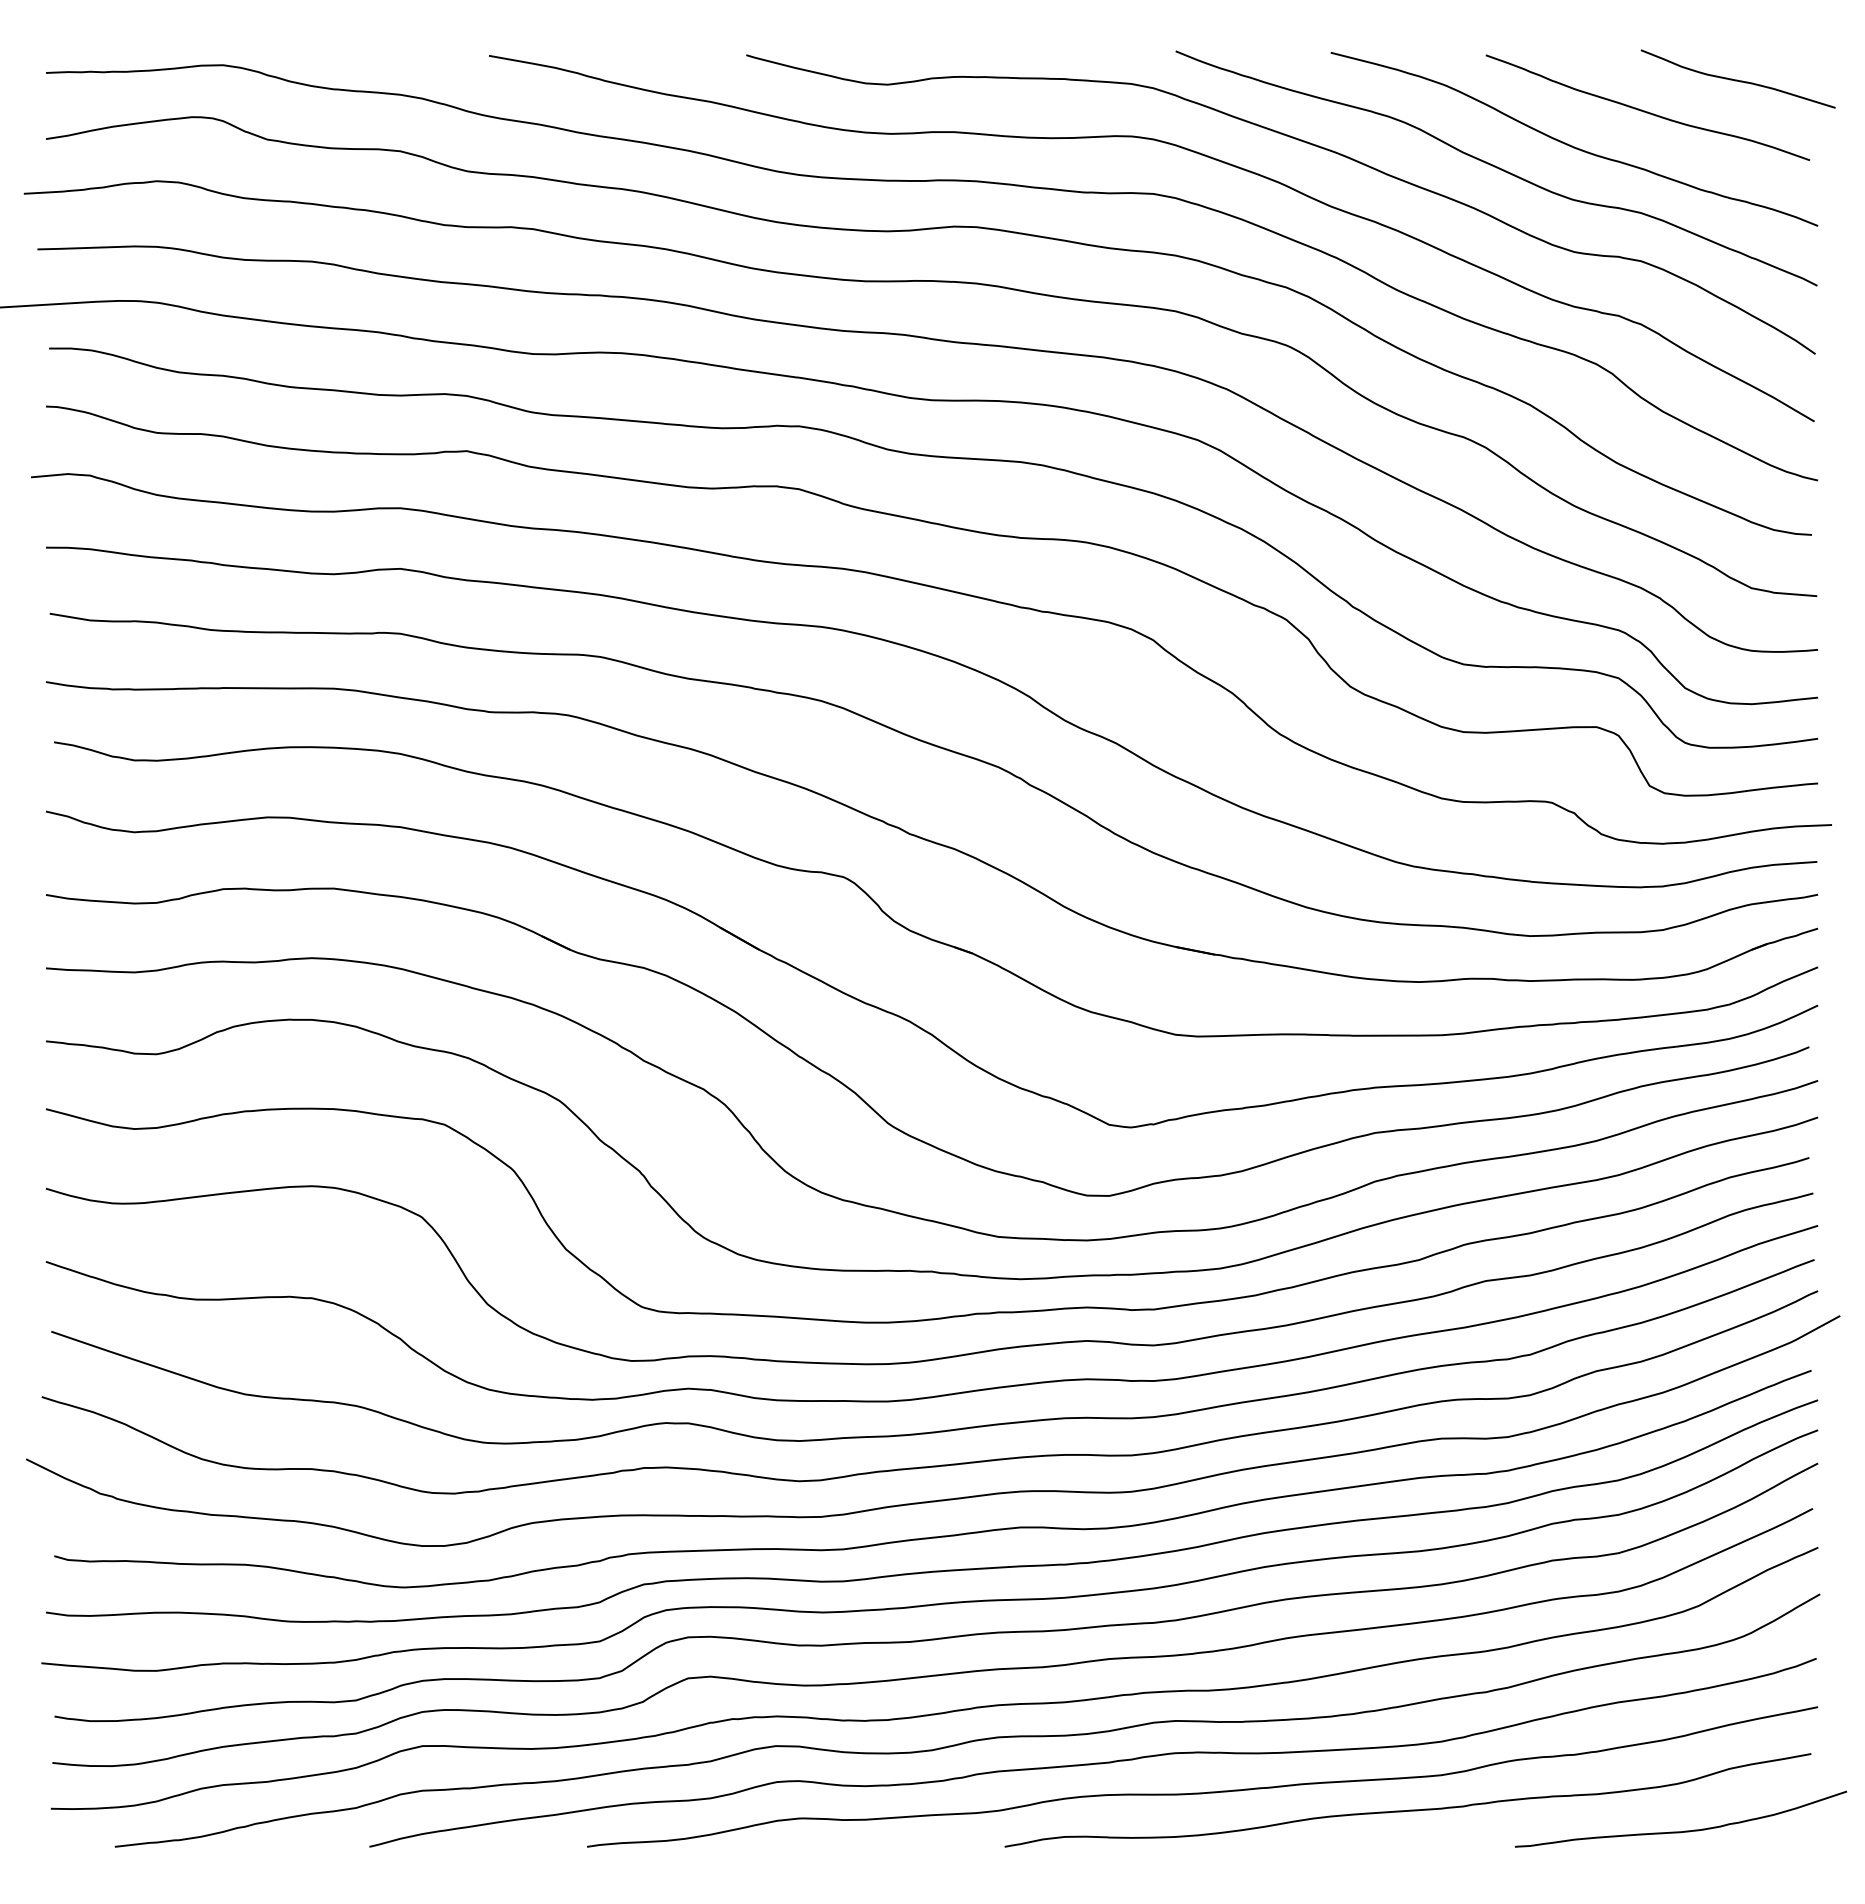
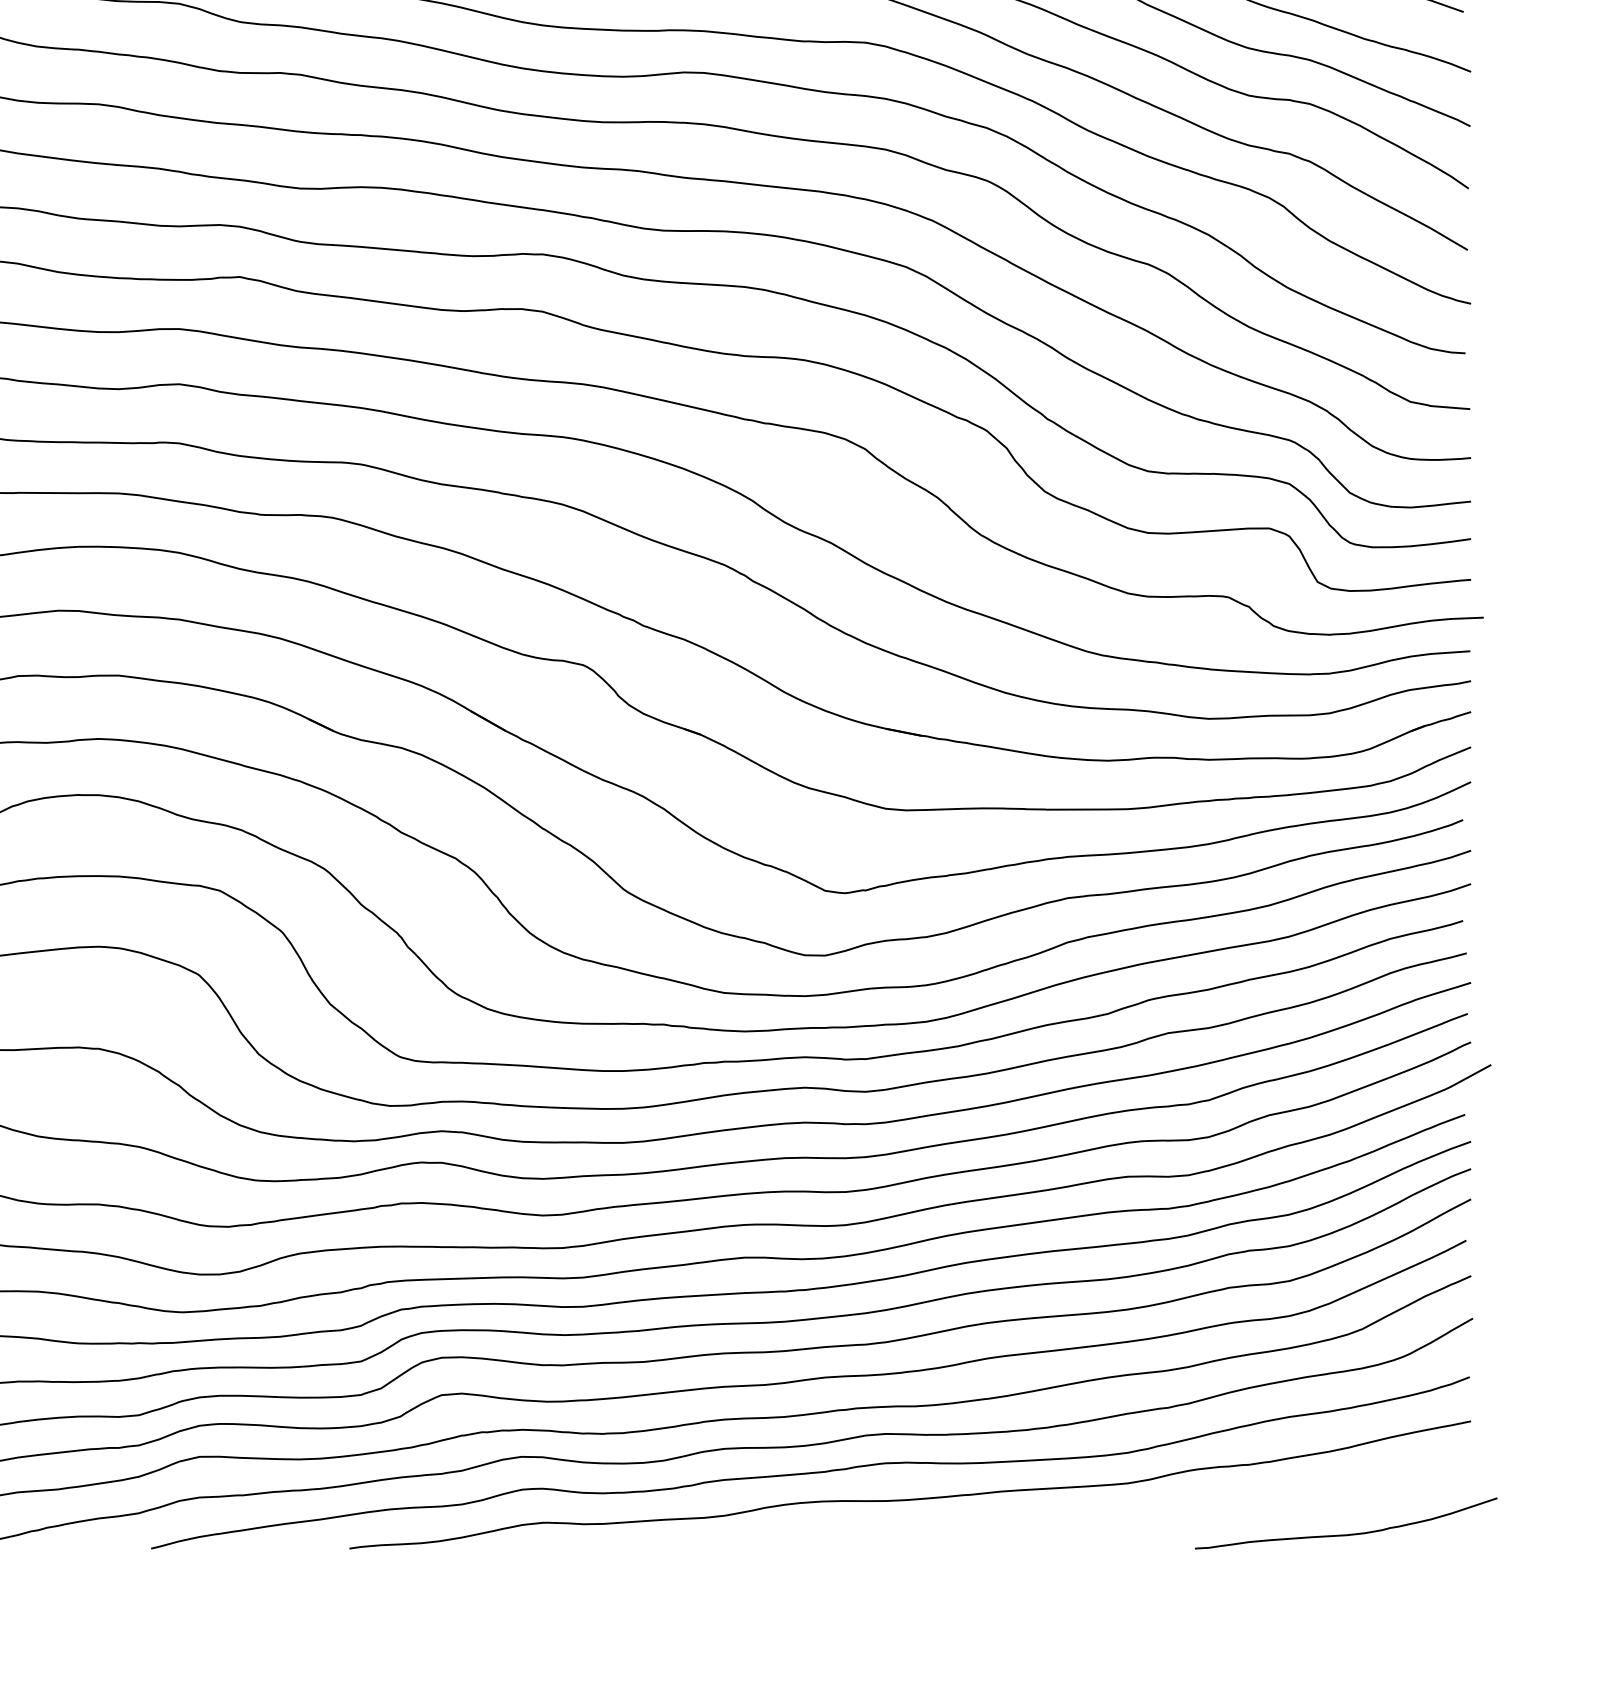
curve: (1409, 1809) -> (1098, 1514), removed

